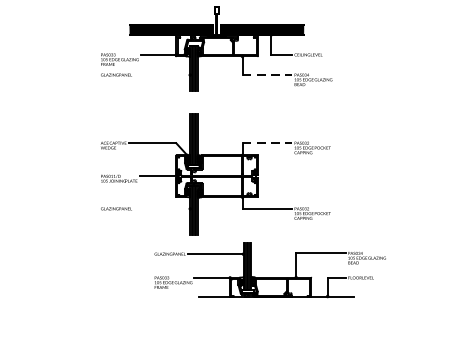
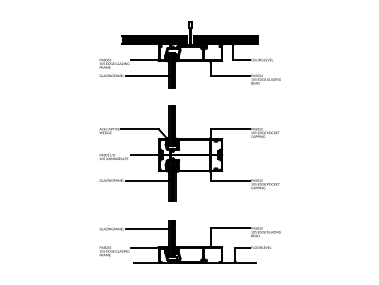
line: (162, 74) -> (147, 75), added
line: (268, 74) -> (230, 75), dashed -> solid
line: (268, 143) -> (230, 129), dashed -> solid
line: (162, 208) -> (147, 180), added
part: (269, 270) -> (189, 241), moved

